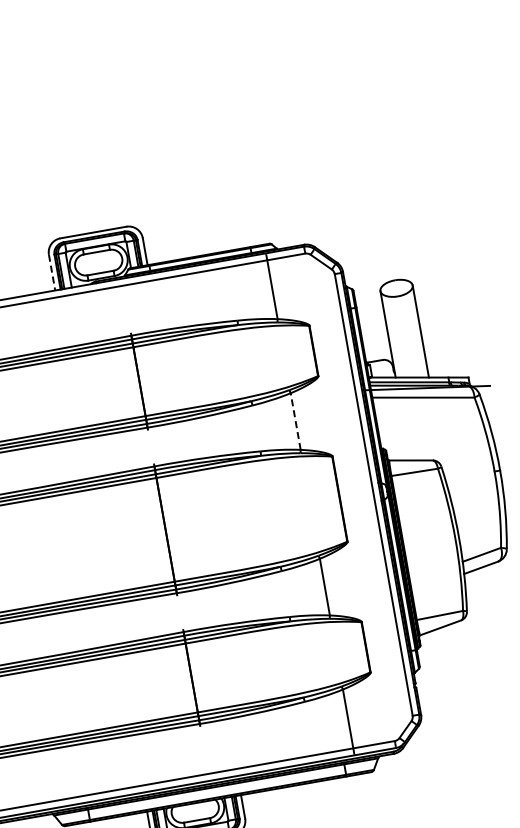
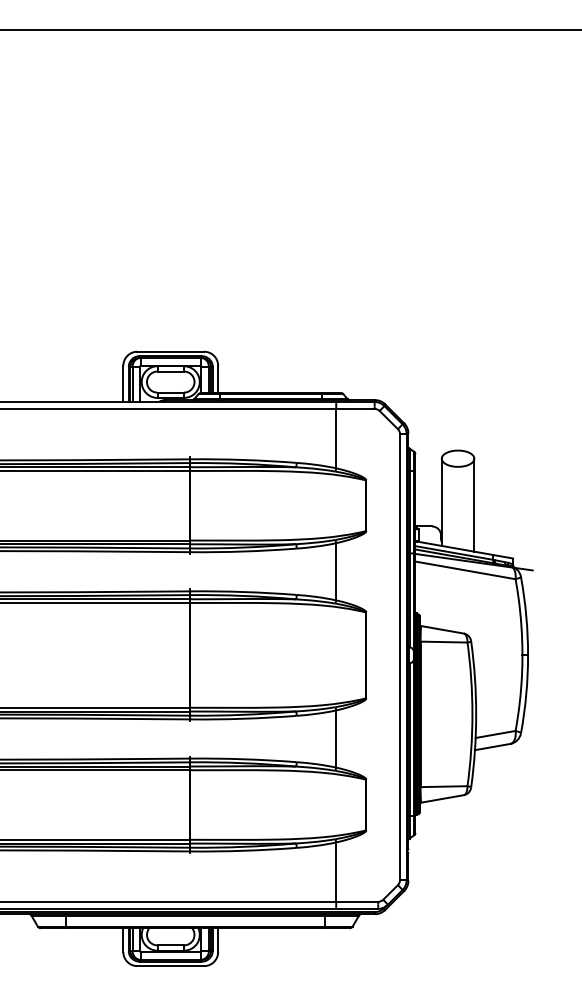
line: (52, 273) -> (123, 384), dashed -> solid
line: (295, 421) -> (336, 571), dashed -> solid

